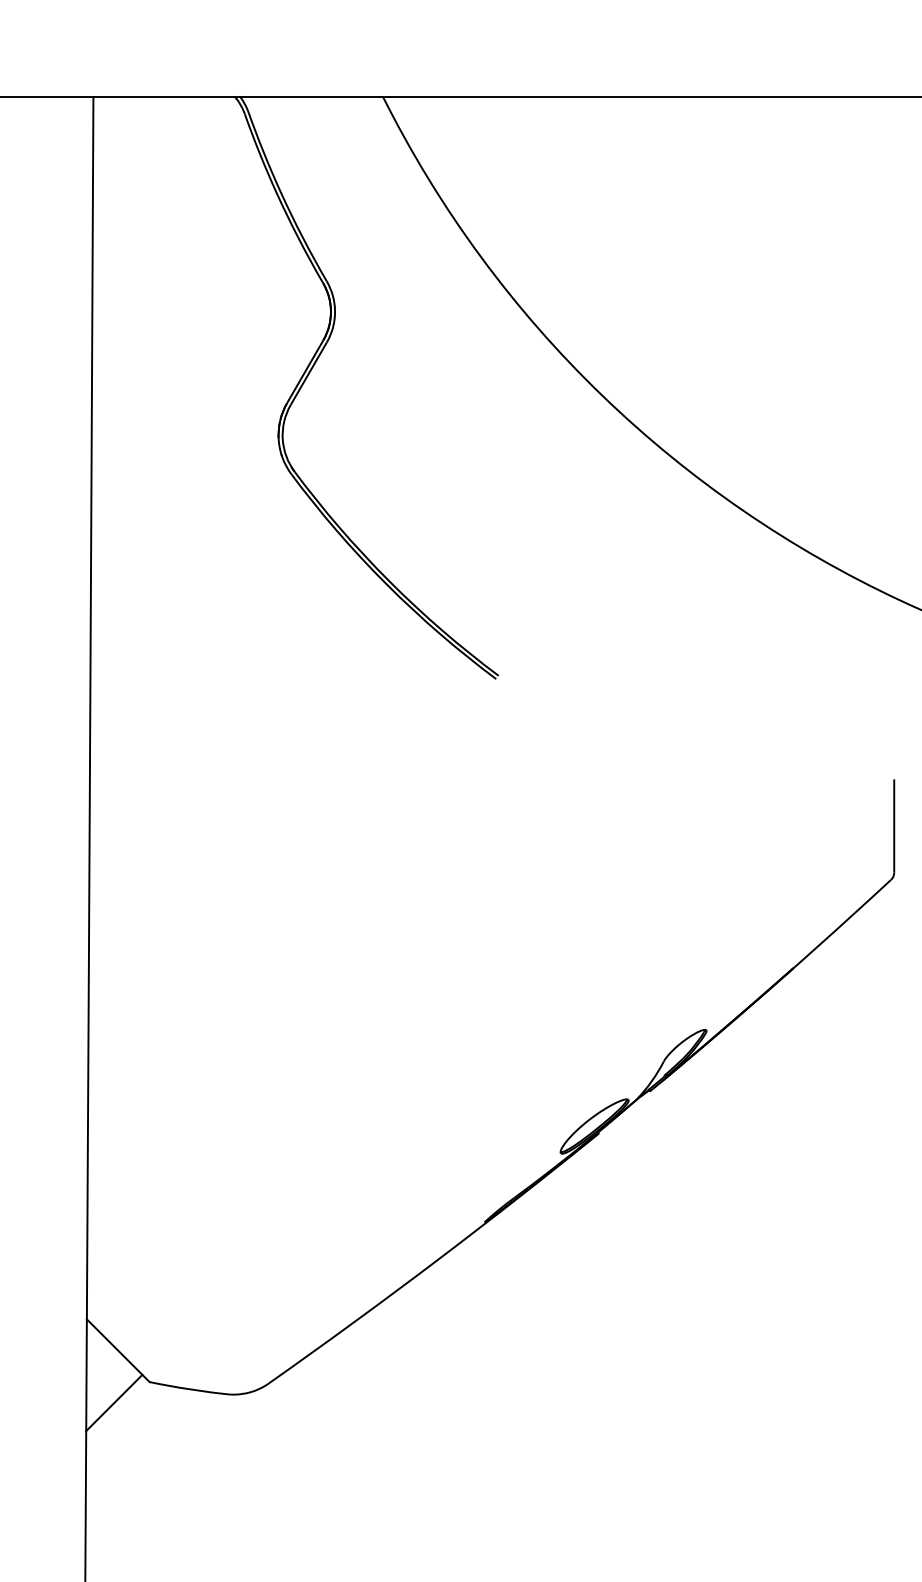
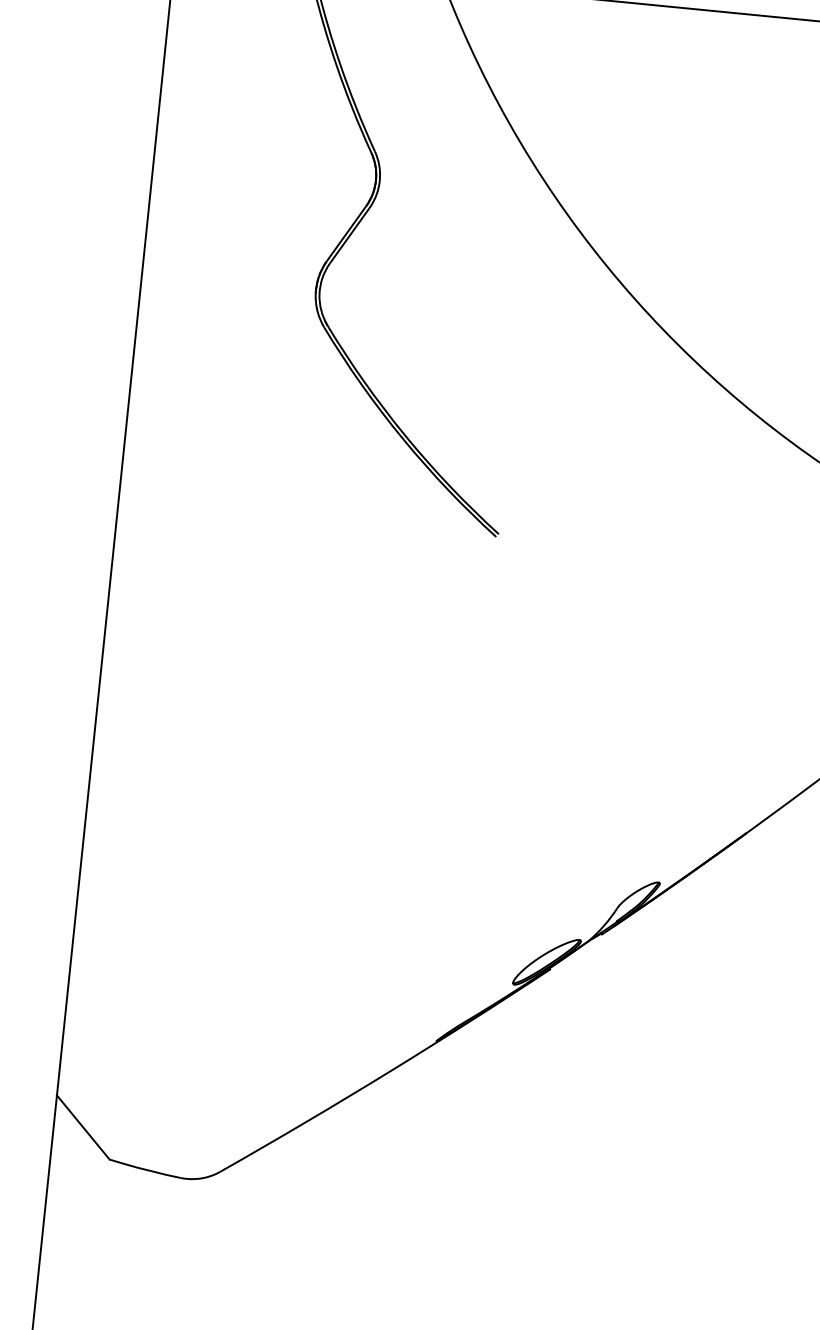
line: (114, 1402) -> (75, 1175), removed

